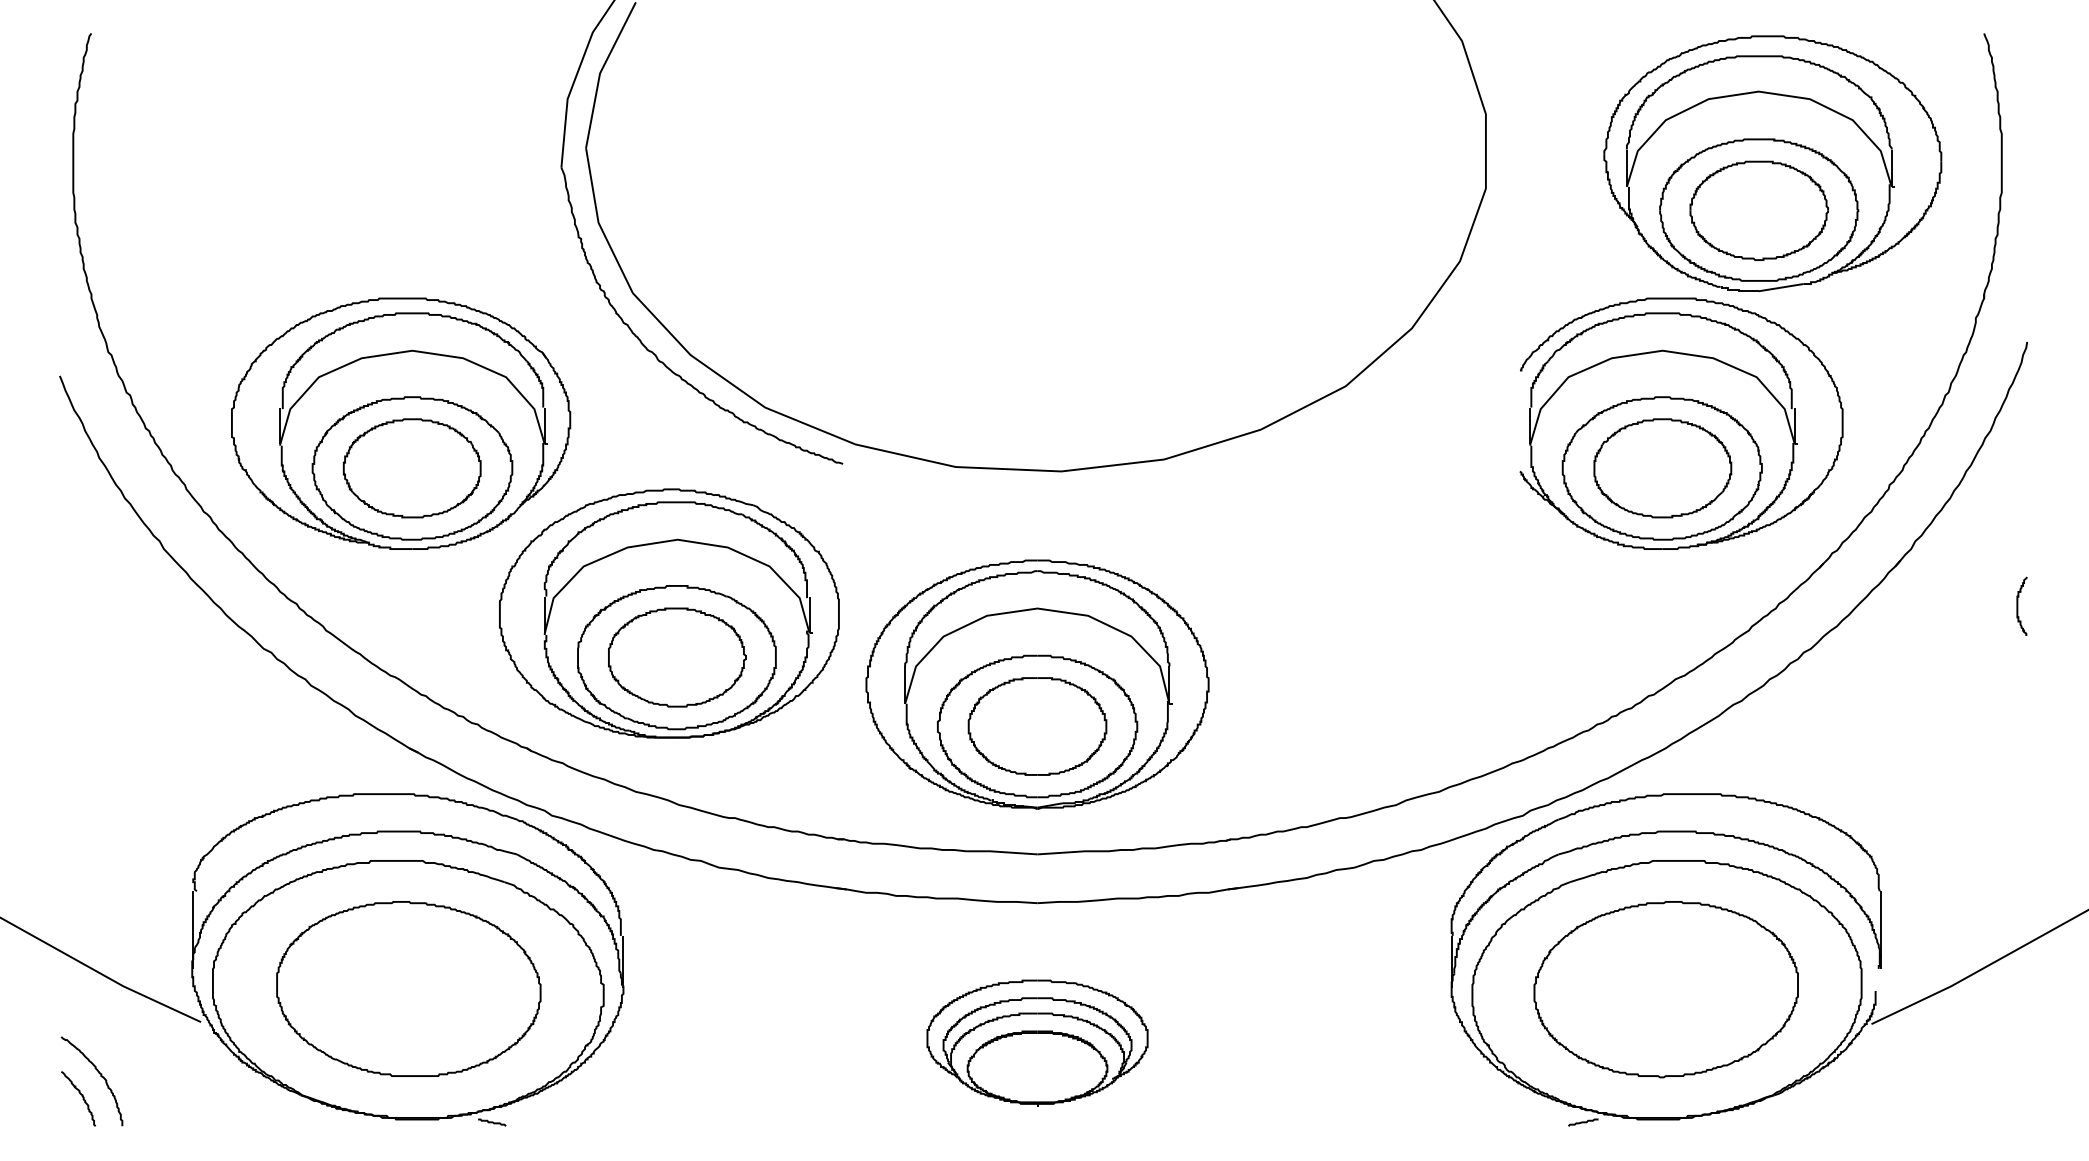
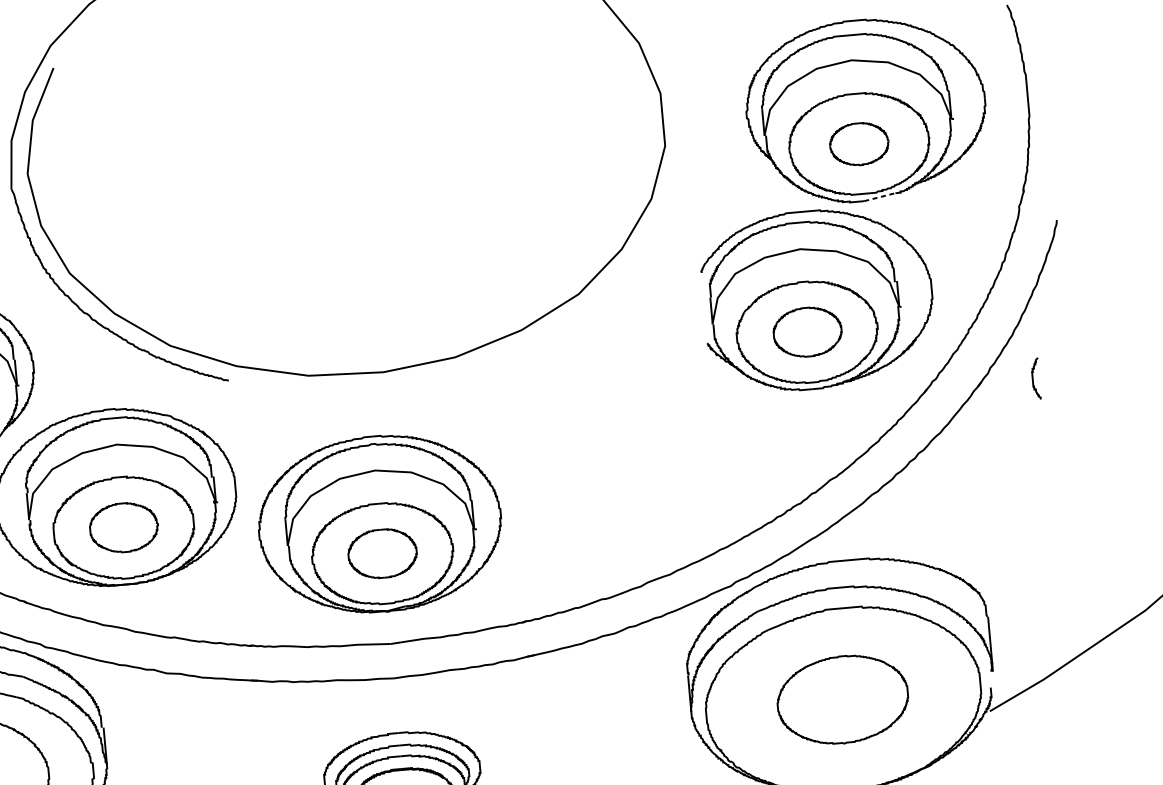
part: (1758, 210) -> (858, 144), size x0.6
line: (1781, 287) -> (880, 197), solid -> dashed
part: (1662, 468) -> (807, 332), size x0.7
curve: (2018, 605) -> (1033, 378), moved
part: (677, 657) -> (124, 527), size x0.7
part: (1037, 726) -> (382, 553), size x0.7
part: (1665, 989) -> (842, 699), size x0.7

